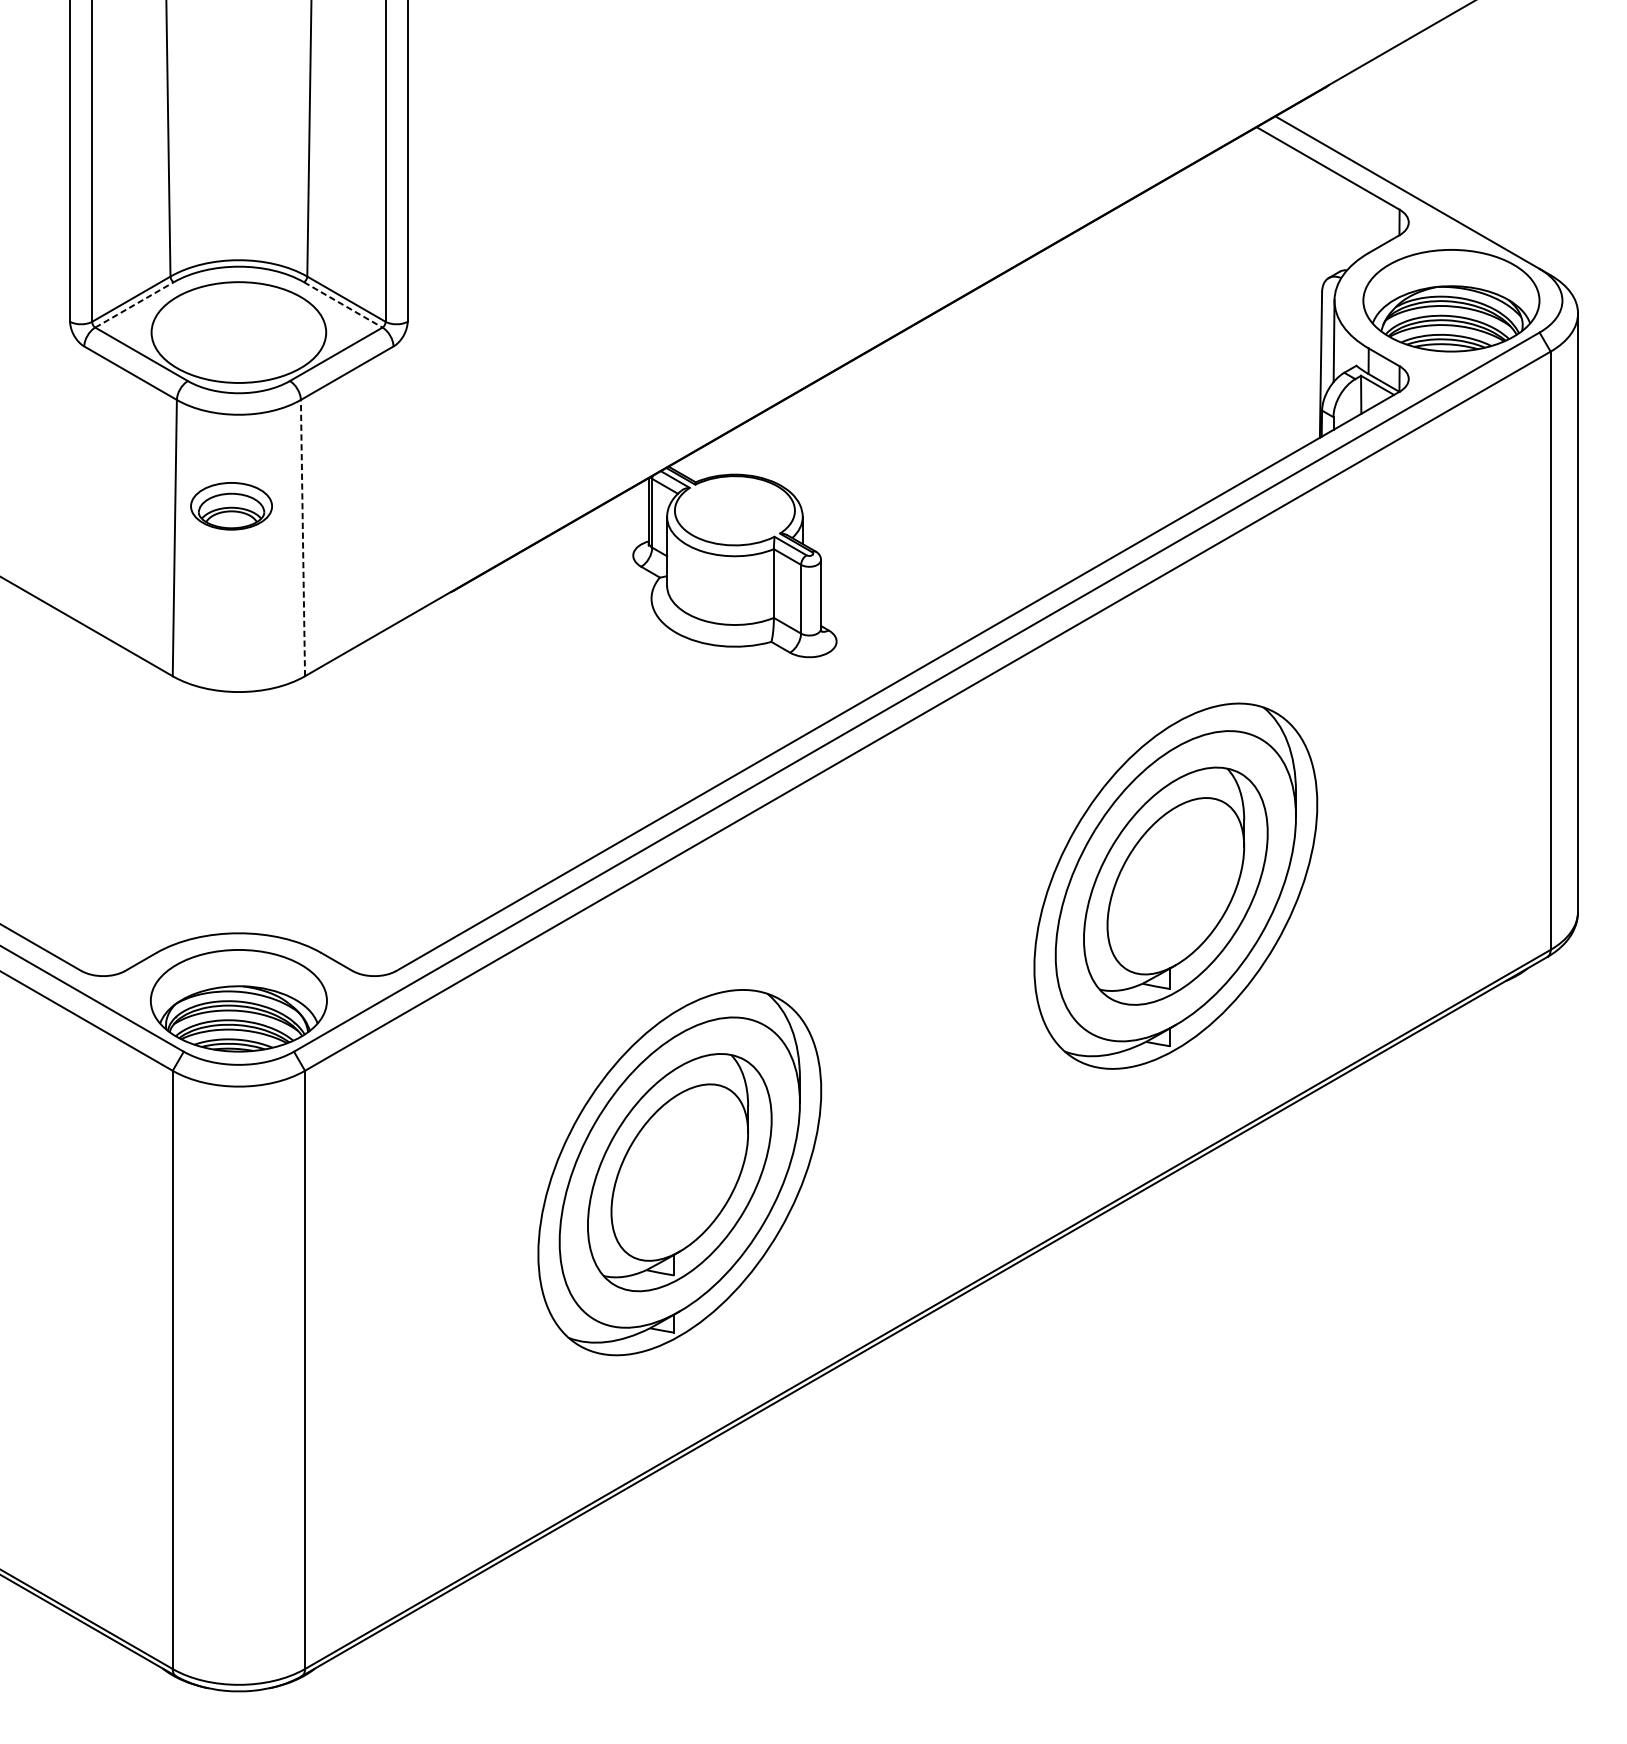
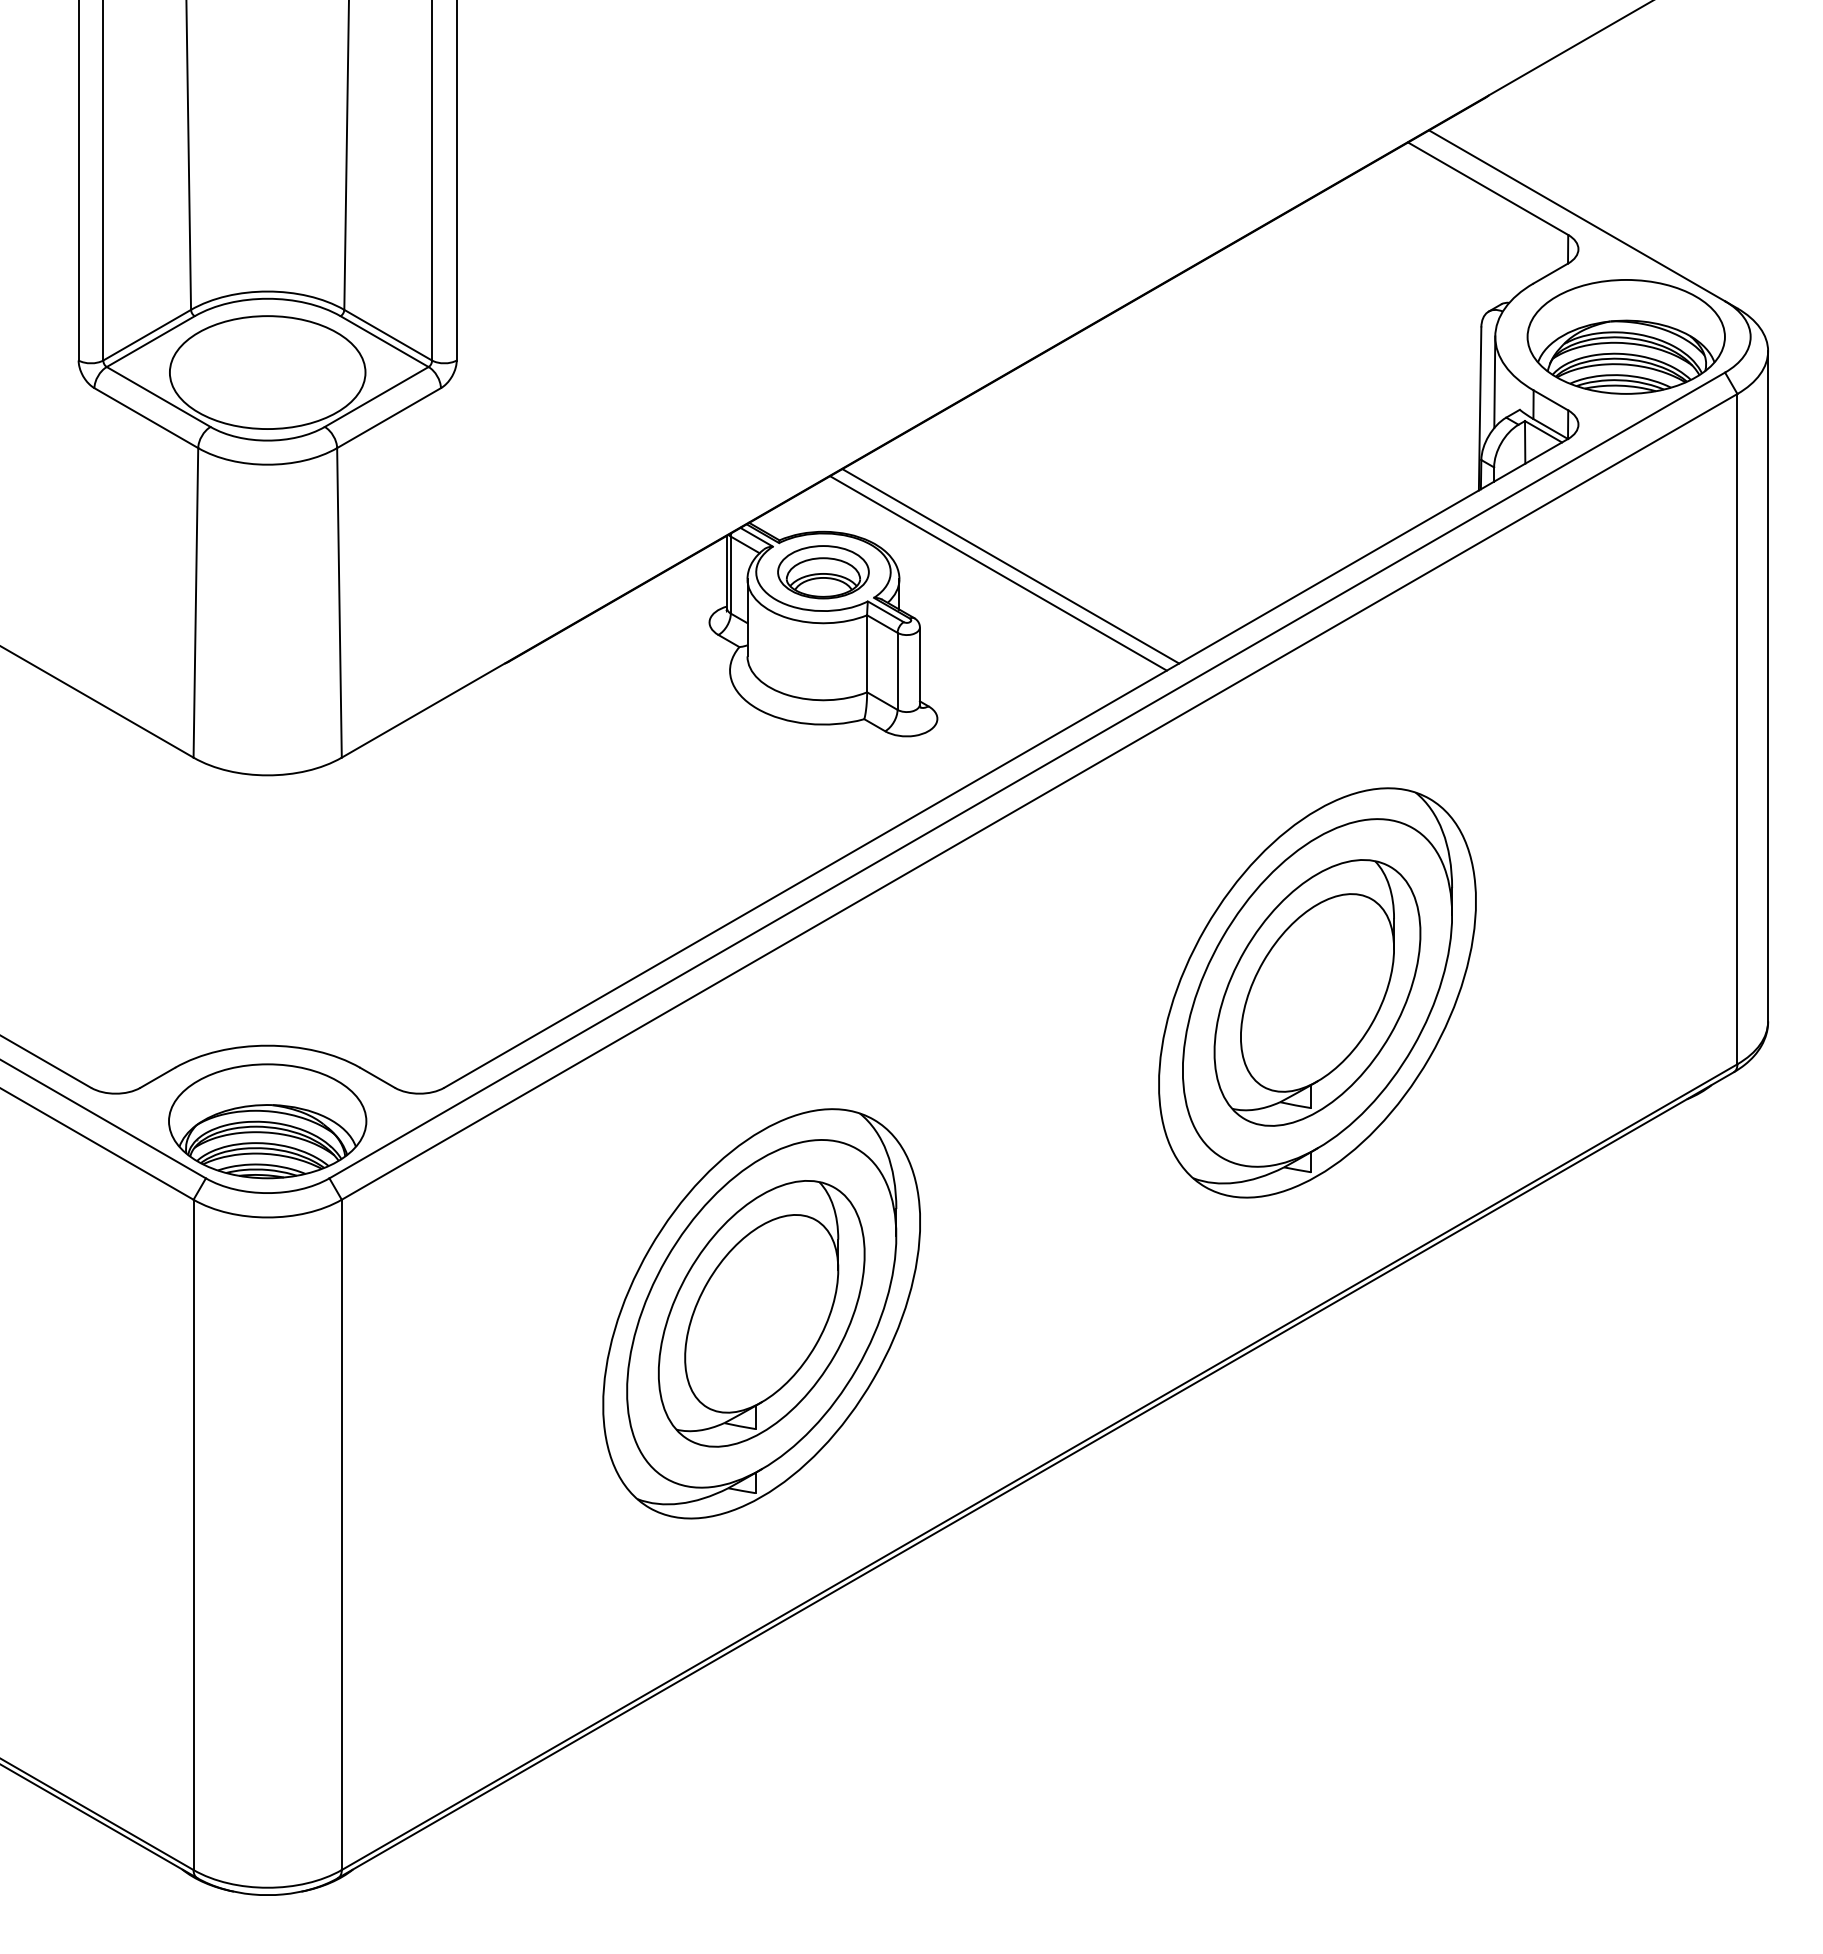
line: (134, 304) -> (150, 341), dashed -> solid
line: (343, 304) -> (384, 341), dashed -> solid
line: (901, 505) -> (1010, 566), added
part: (231, 506) -> (823, 572), moved
line: (891, 511) -> (998, 573), added
line: (302, 537) -> (339, 602), dashed -> solid

